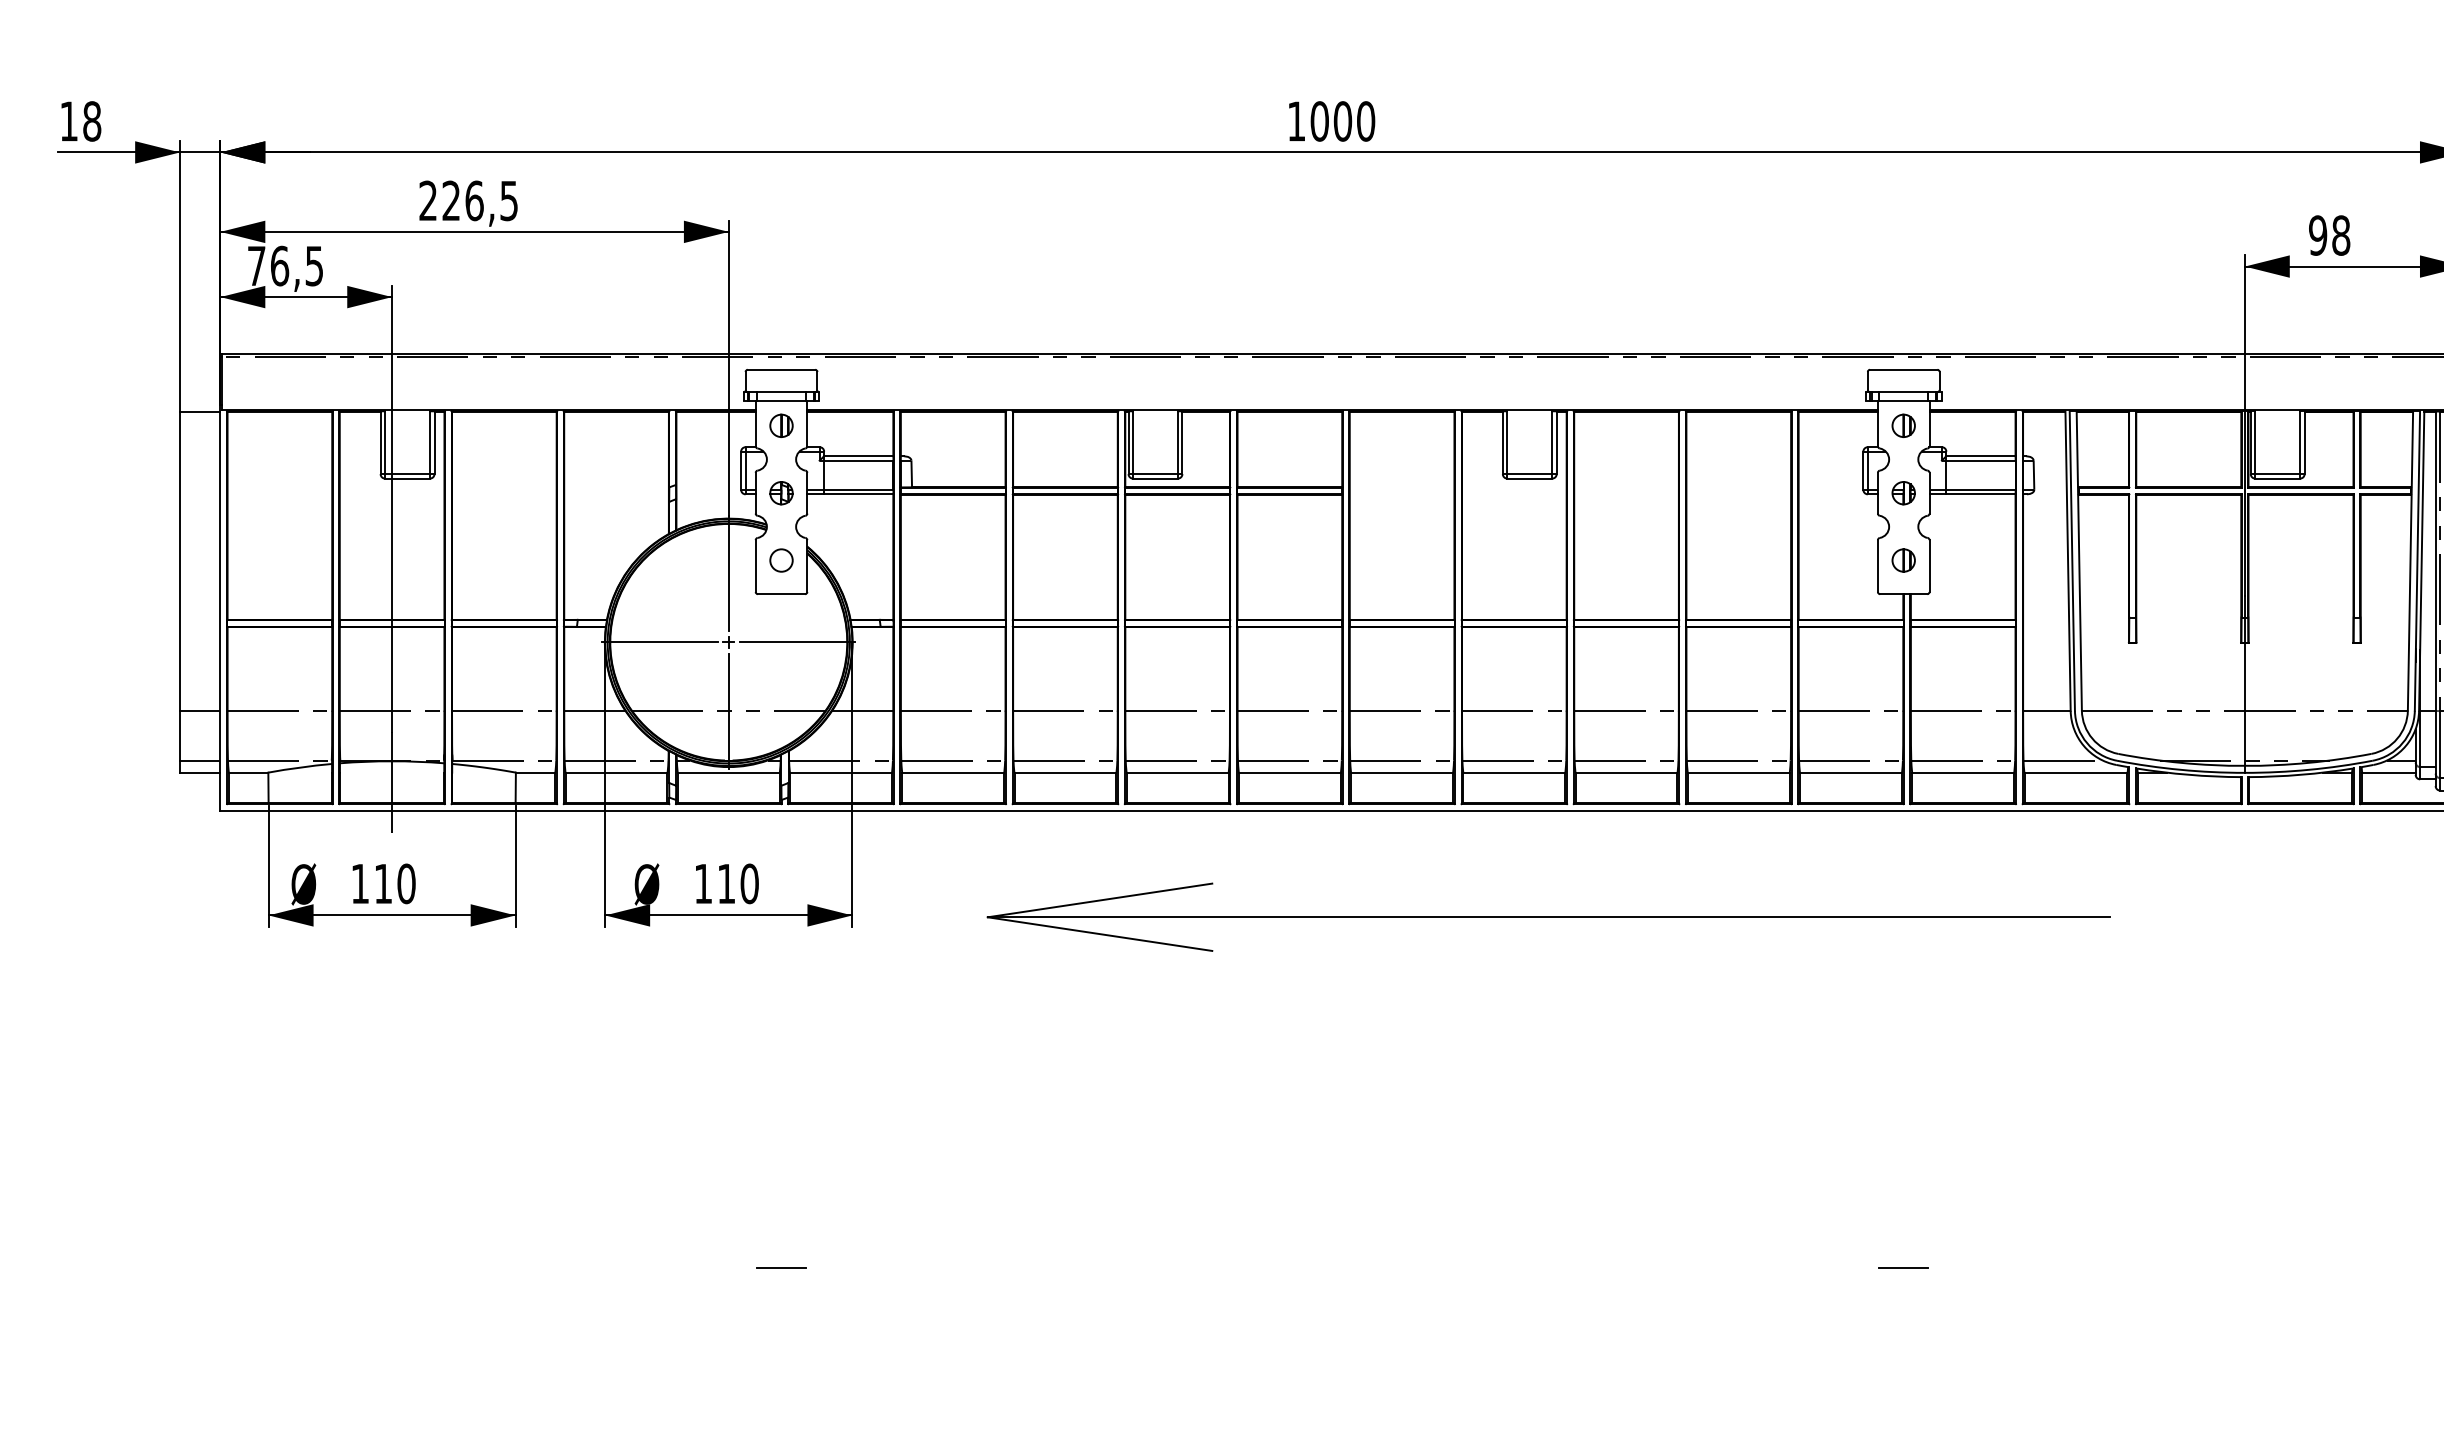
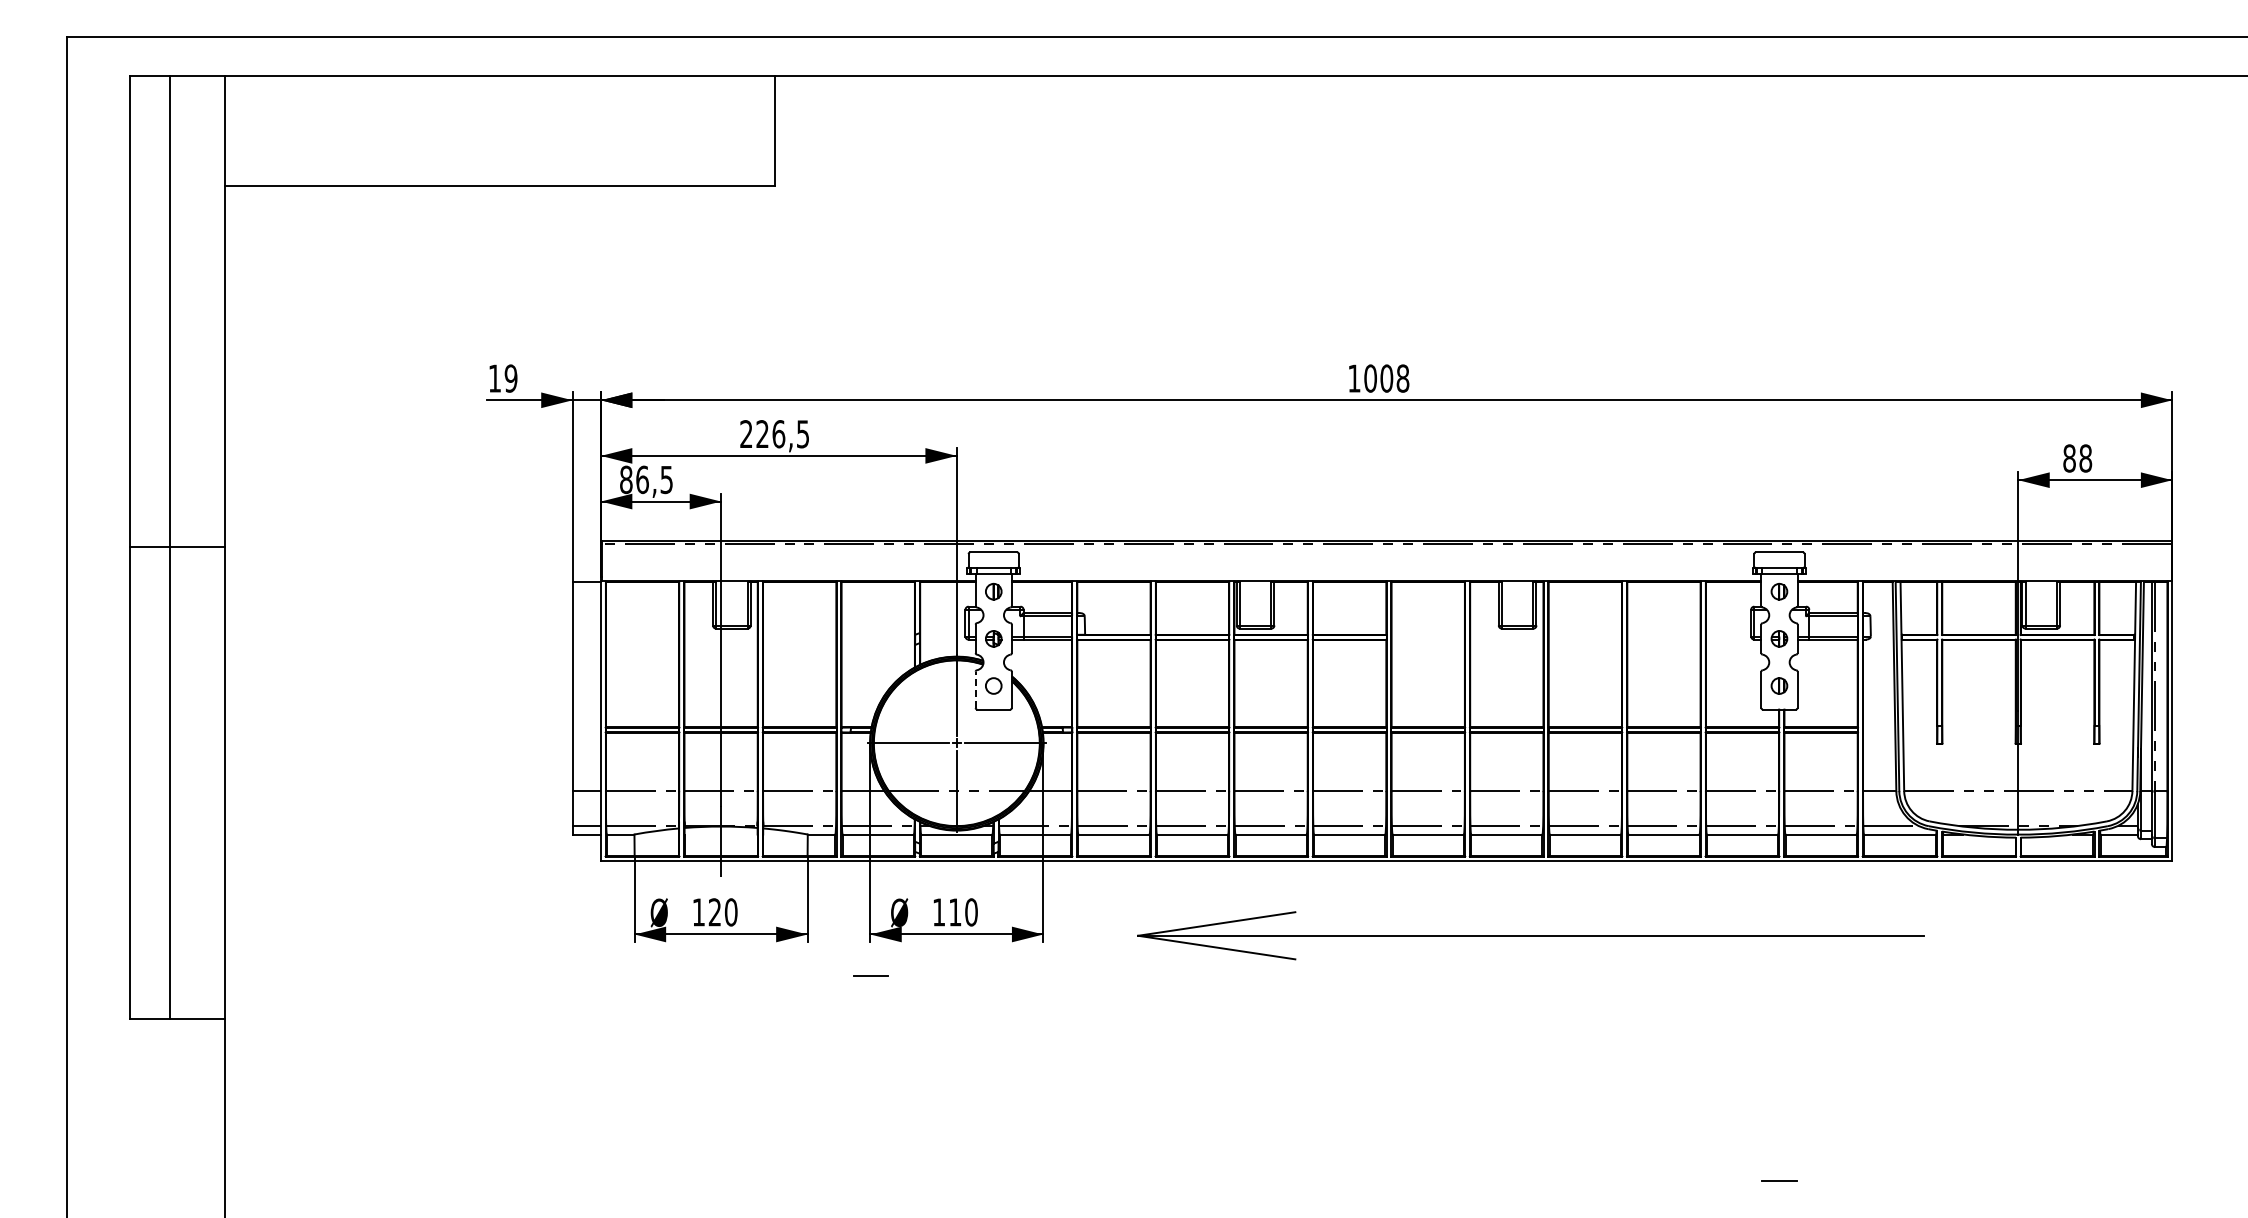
text: (91, 121) -> (510, 378), 18 -> 19
text: (1365, 121) -> (1402, 378), 1000 -> 1008
text: (2318, 235) -> (2069, 458), 98 -> 88
text: (256, 265) -> (626, 479), 76,5 -> 86,5
line: (755, 565) -> (975, 689), solid -> dashed
text: (382, 884) -> (714, 912), 110 -> 120
line: (781, 1266) -> (870, 975), moved

